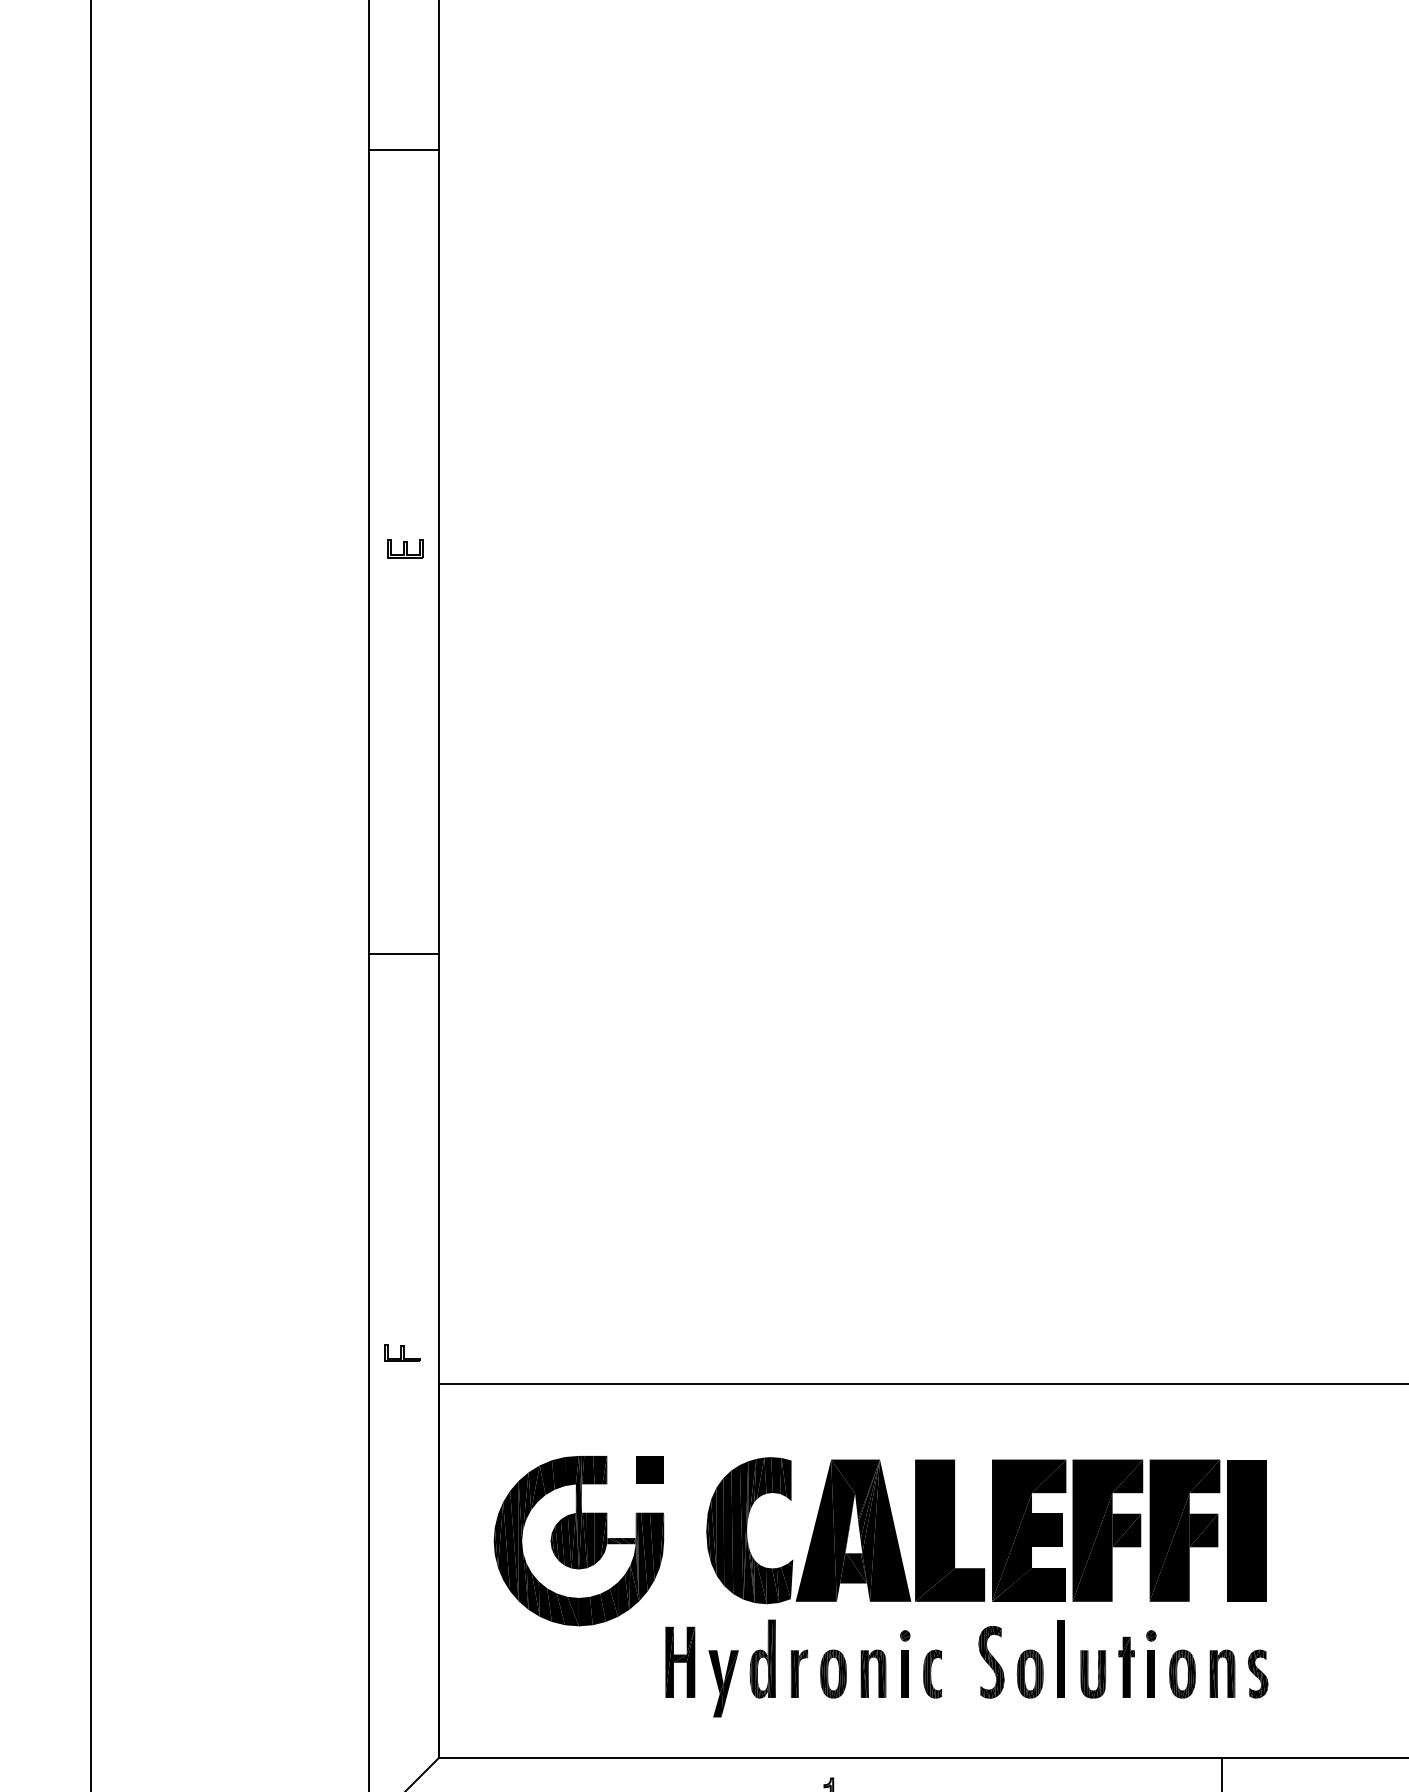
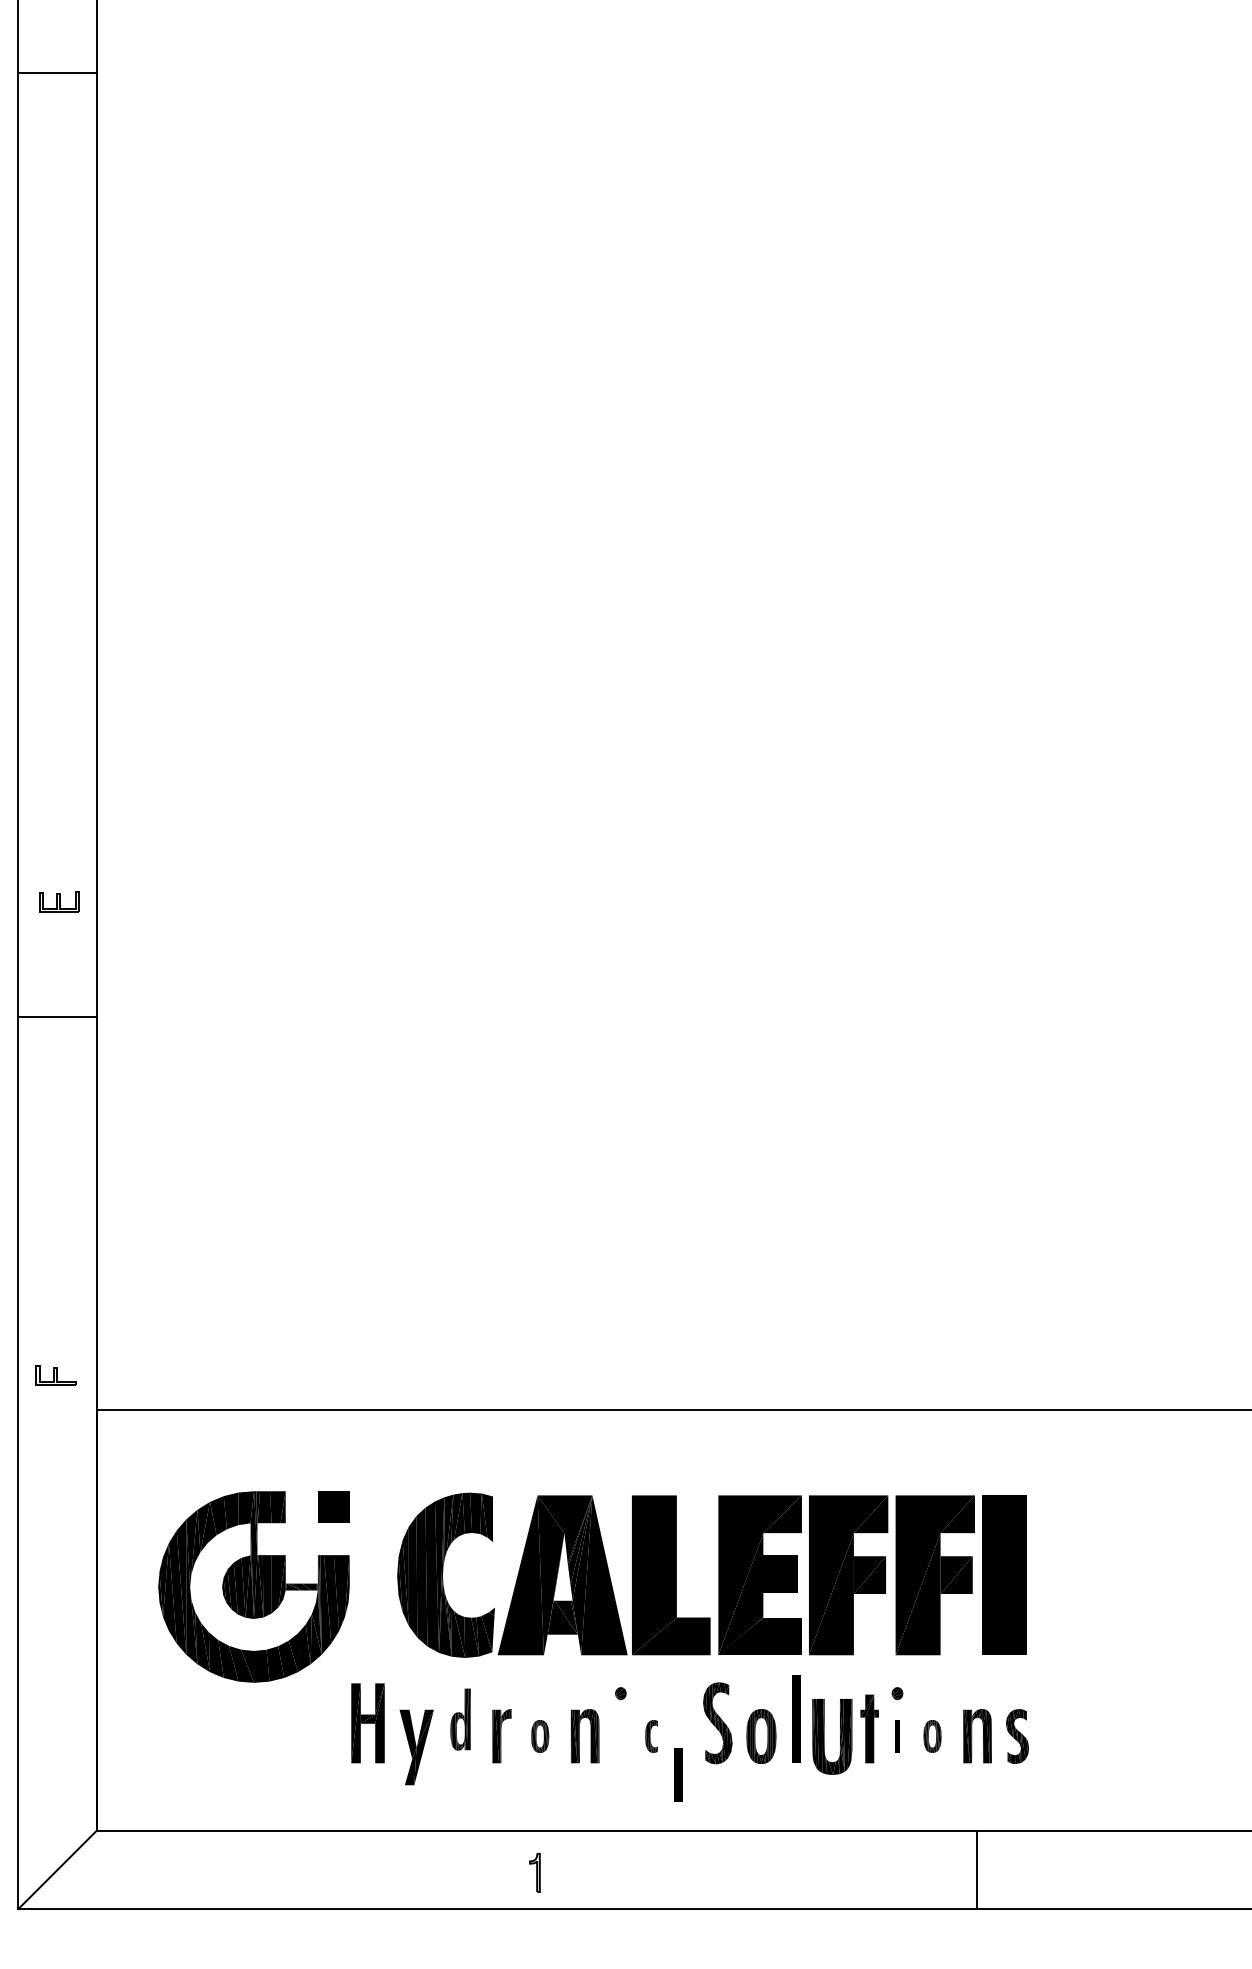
line: (403, 150) -> (56, 73), moved
part: (405, 548) -> (59, 901), moved
line: (403, 954) -> (56, 1017), moved
part: (762, 1658) -> (460, 1718), size x0.7
part: (833, 1673) -> (540, 1735), size x0.6
part: (904, 1673) -> (677, 1774), moved
part: (932, 1673) -> (651, 1735), size x0.6
part: (1150, 1673) -> (896, 1735), size x0.6
part: (1182, 1673) -> (932, 1735), size x0.6
part: (1092, 1674) -> (831, 1736), size x1.4

